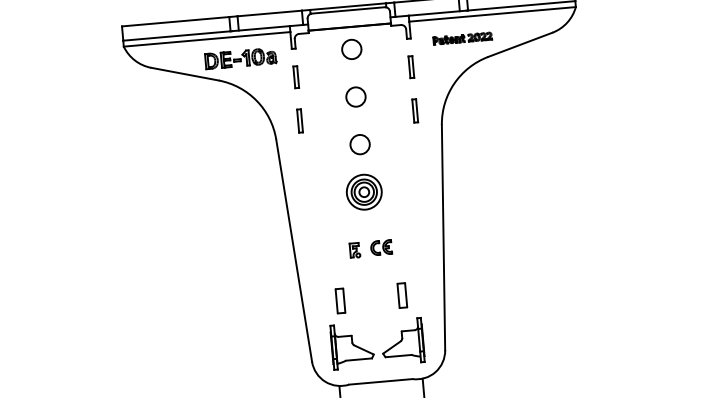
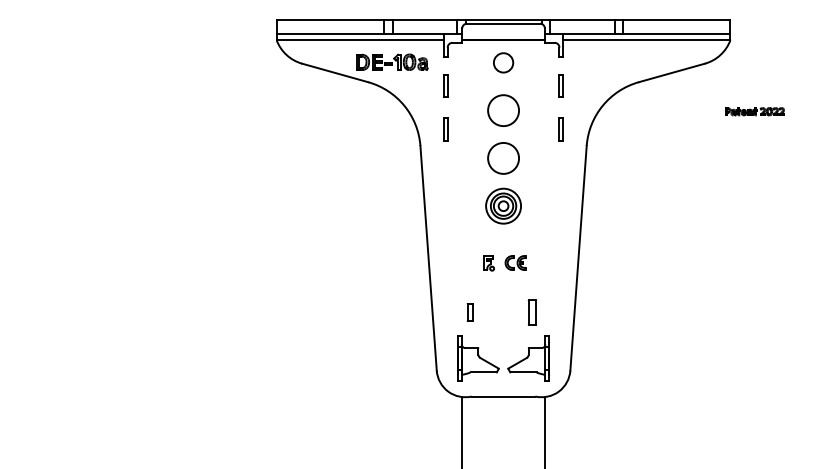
part: (462, 38) -> (754, 111), moved
circle: (355, 96) -> (503, 110), size x1.6
circle: (360, 144) -> (503, 158), size x1.6
part: (339, 301) -> (469, 312), size x0.7

